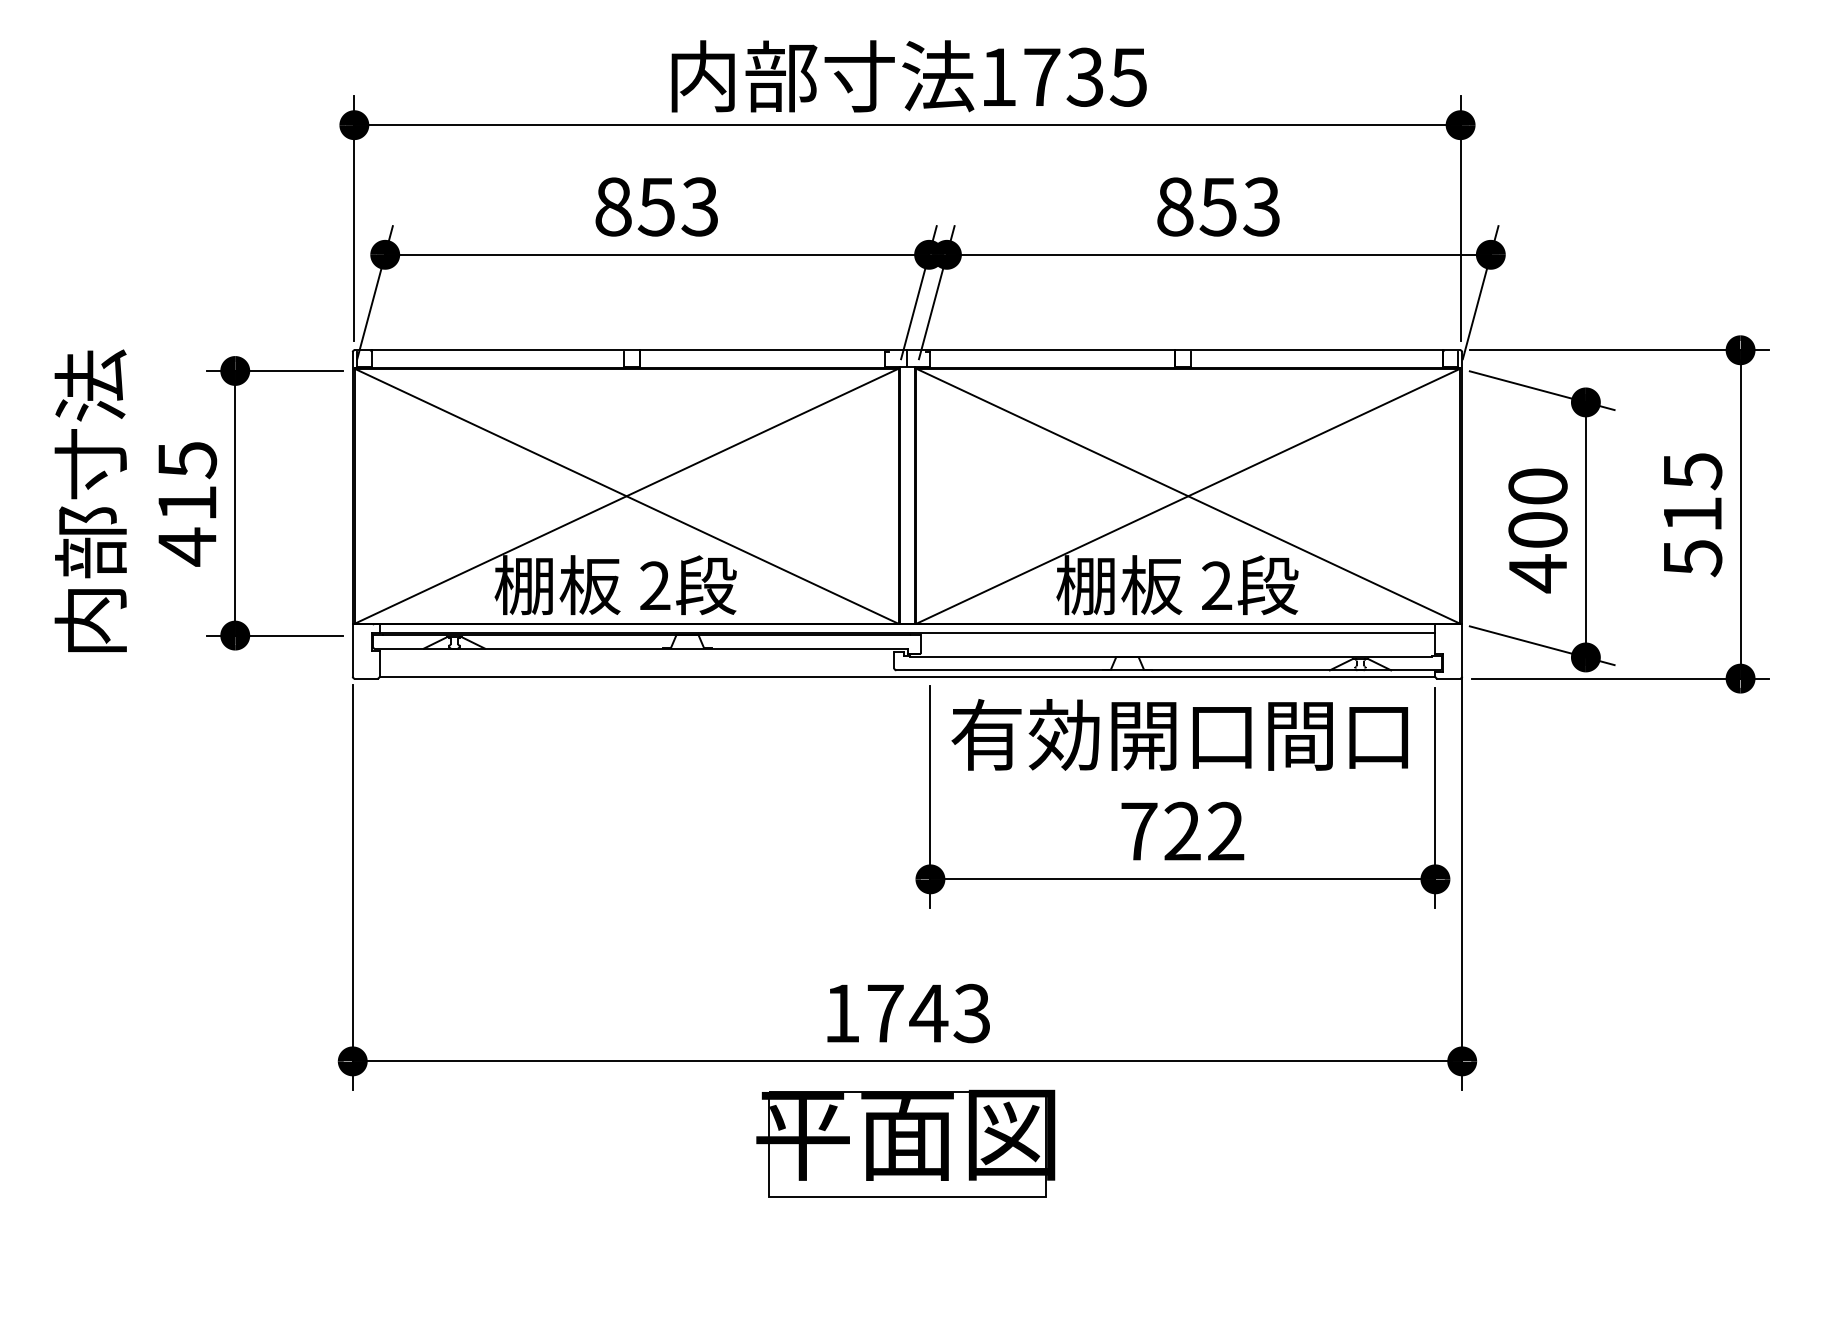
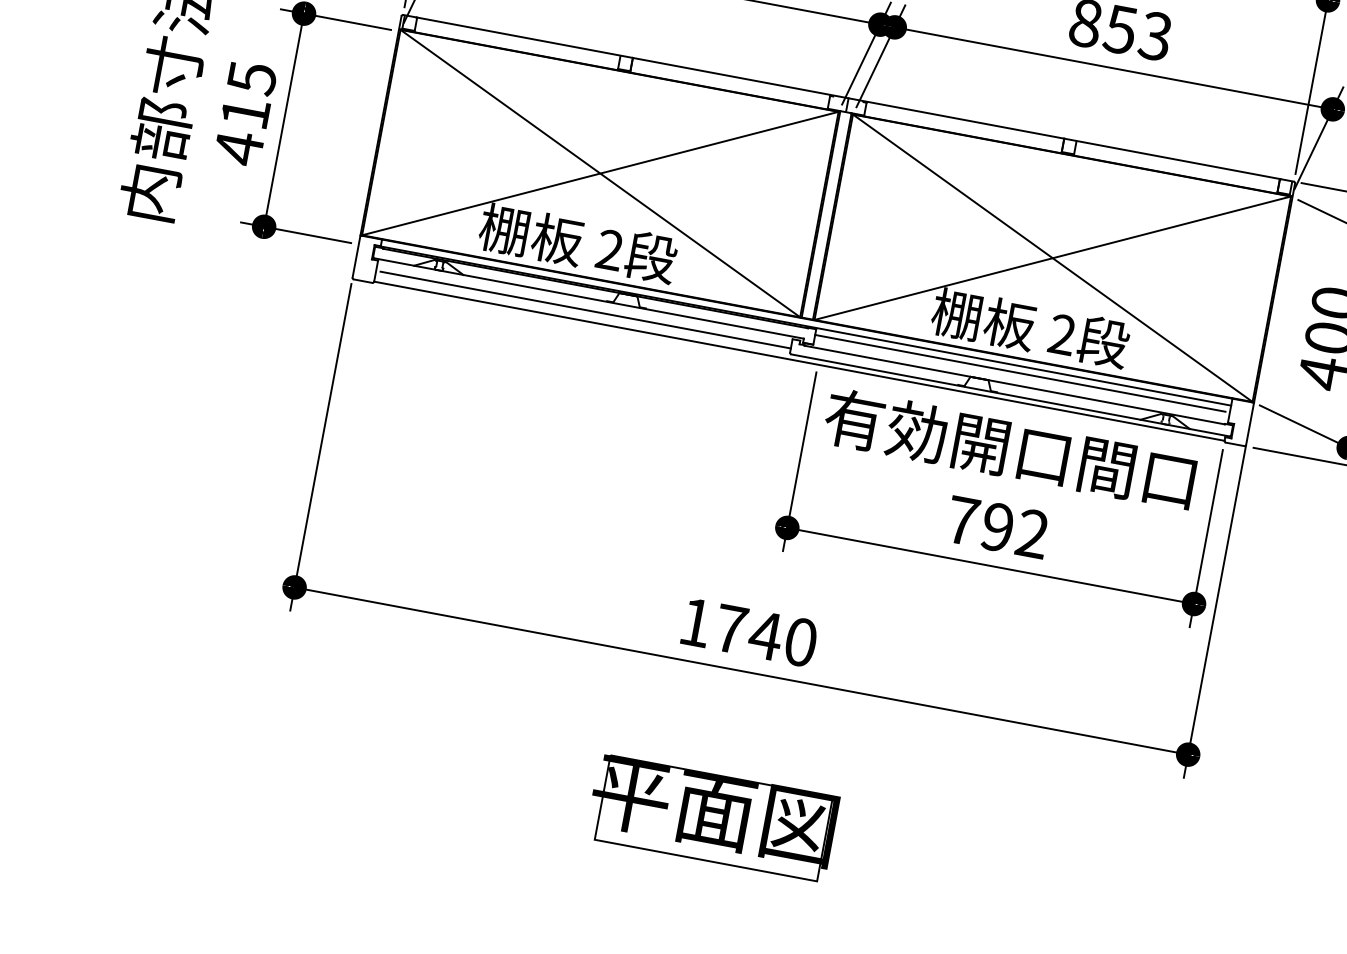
line: (1175, 641) -> (1020, 373), added
line: (639, 663) -> (585, 310), added
text: (1182, 831) -> (997, 527), 722 -> 792
text: (971, 1013) -> (800, 642), 1743 -> 1740
part: (905, 1143) -> (712, 817), moved

